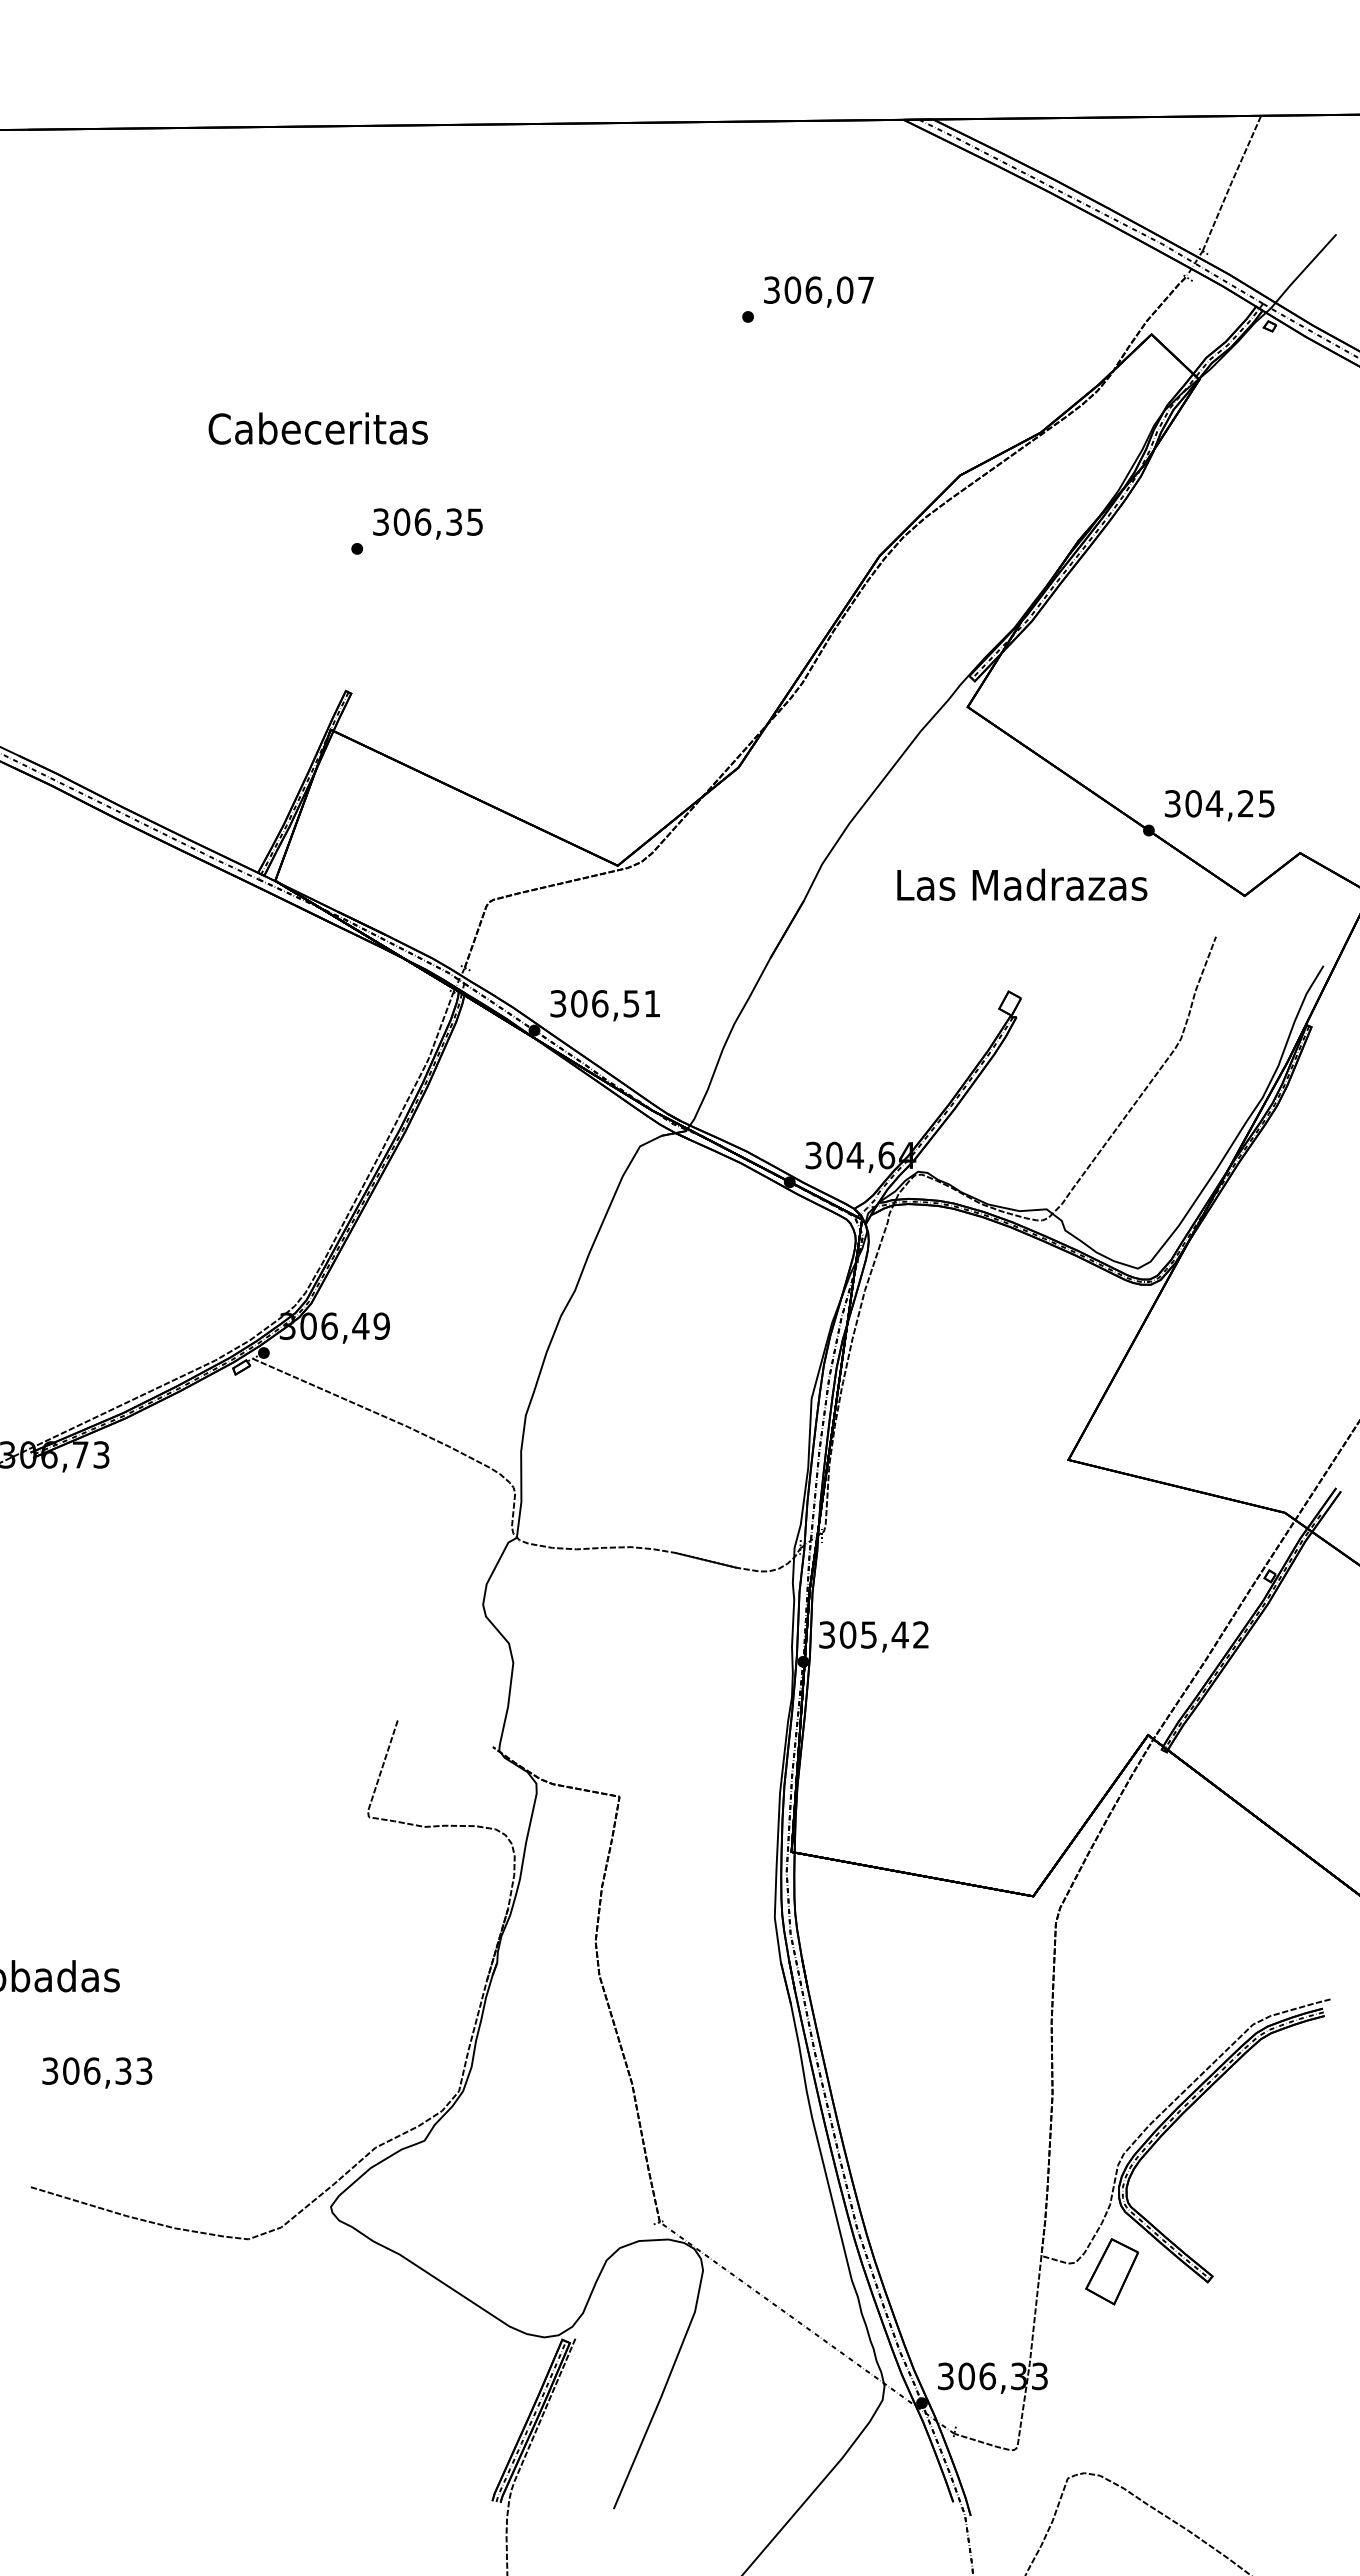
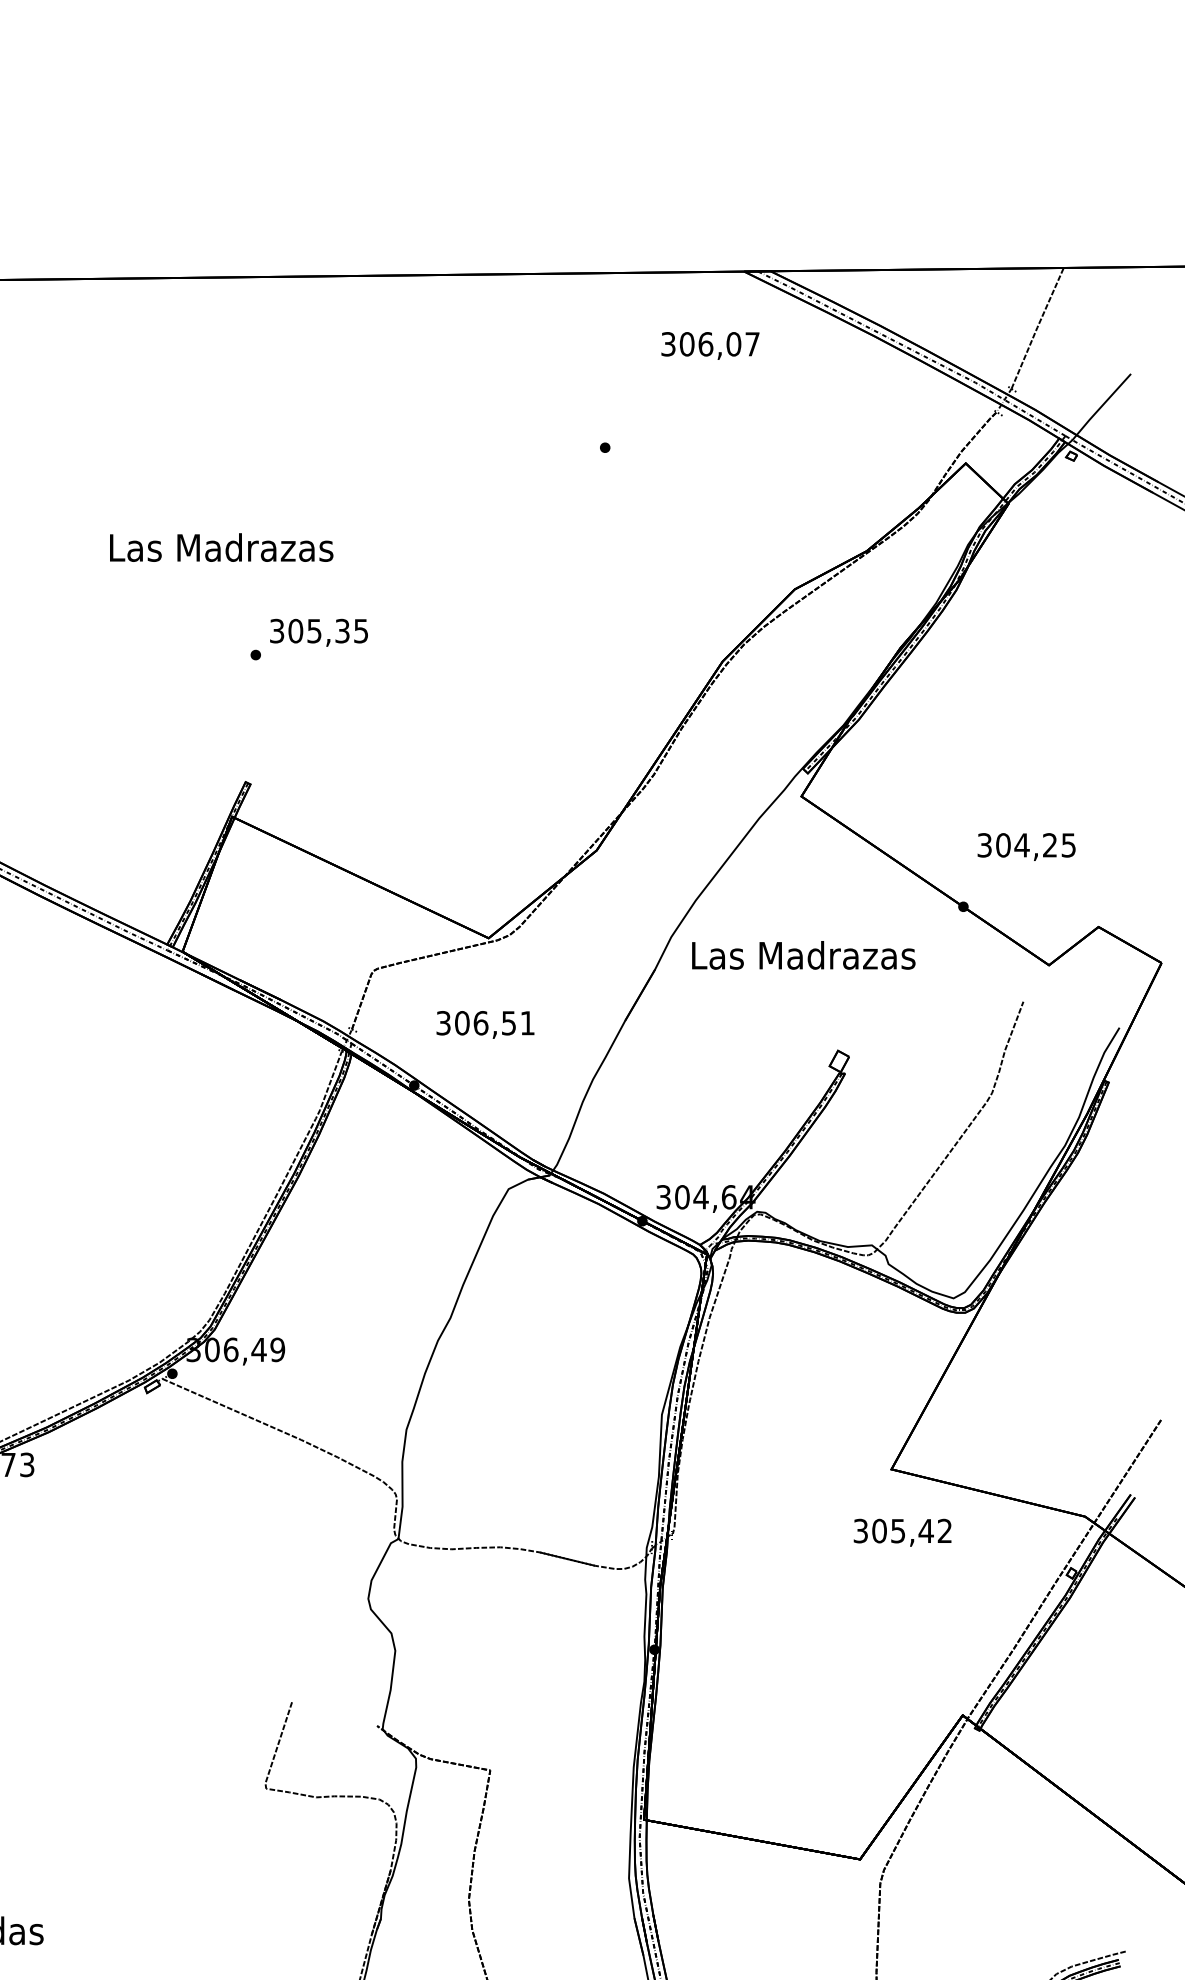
text: (818, 291) -> (710, 345), moved
text: (319, 428) -> (222, 547), Cabeceritas -> Las Madrazas
text: (422, 521) -> (314, 630), 306,35 -> 305,35
text: (1219, 805) -> (1026, 846), moved
text: (1022, 884) -> (803, 955), moved
text: (604, 1005) -> (484, 1024), moved
text: (873, 1636) -> (902, 1532), moved

